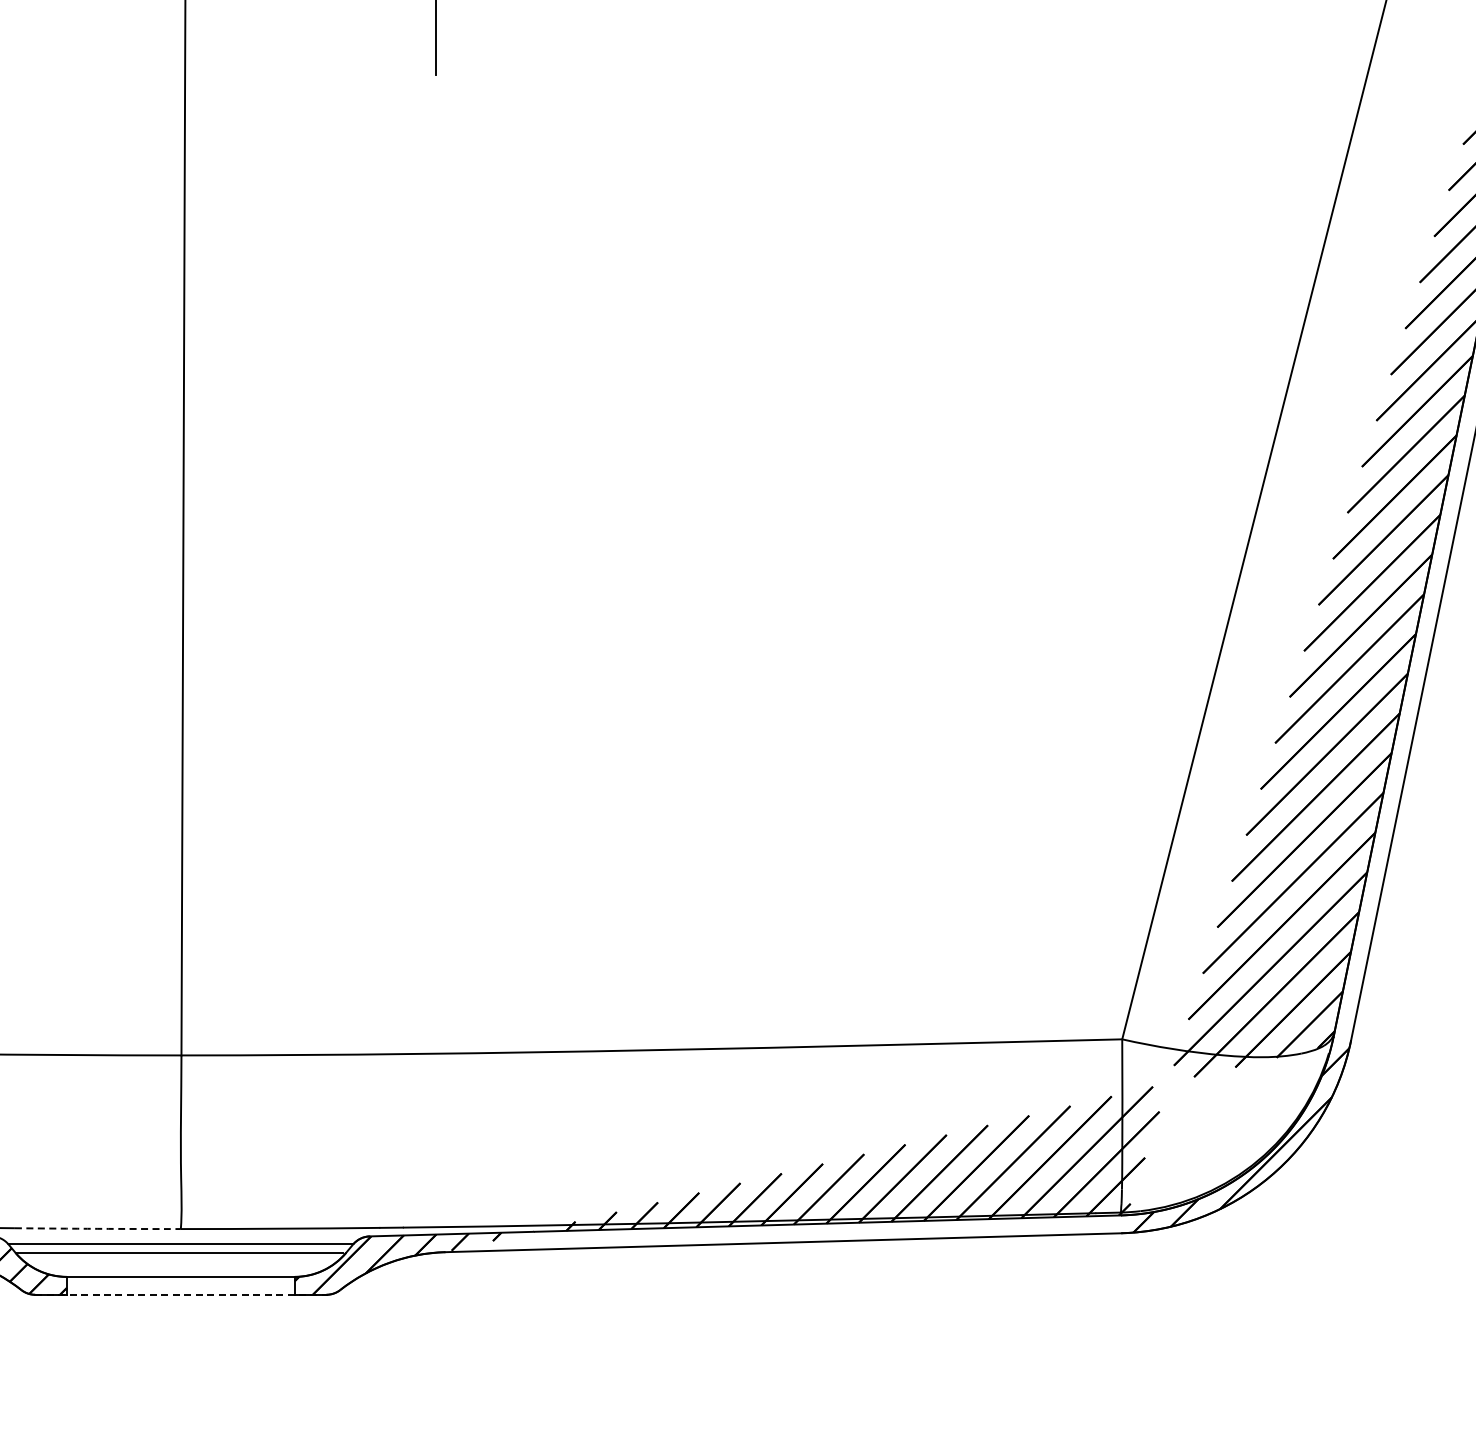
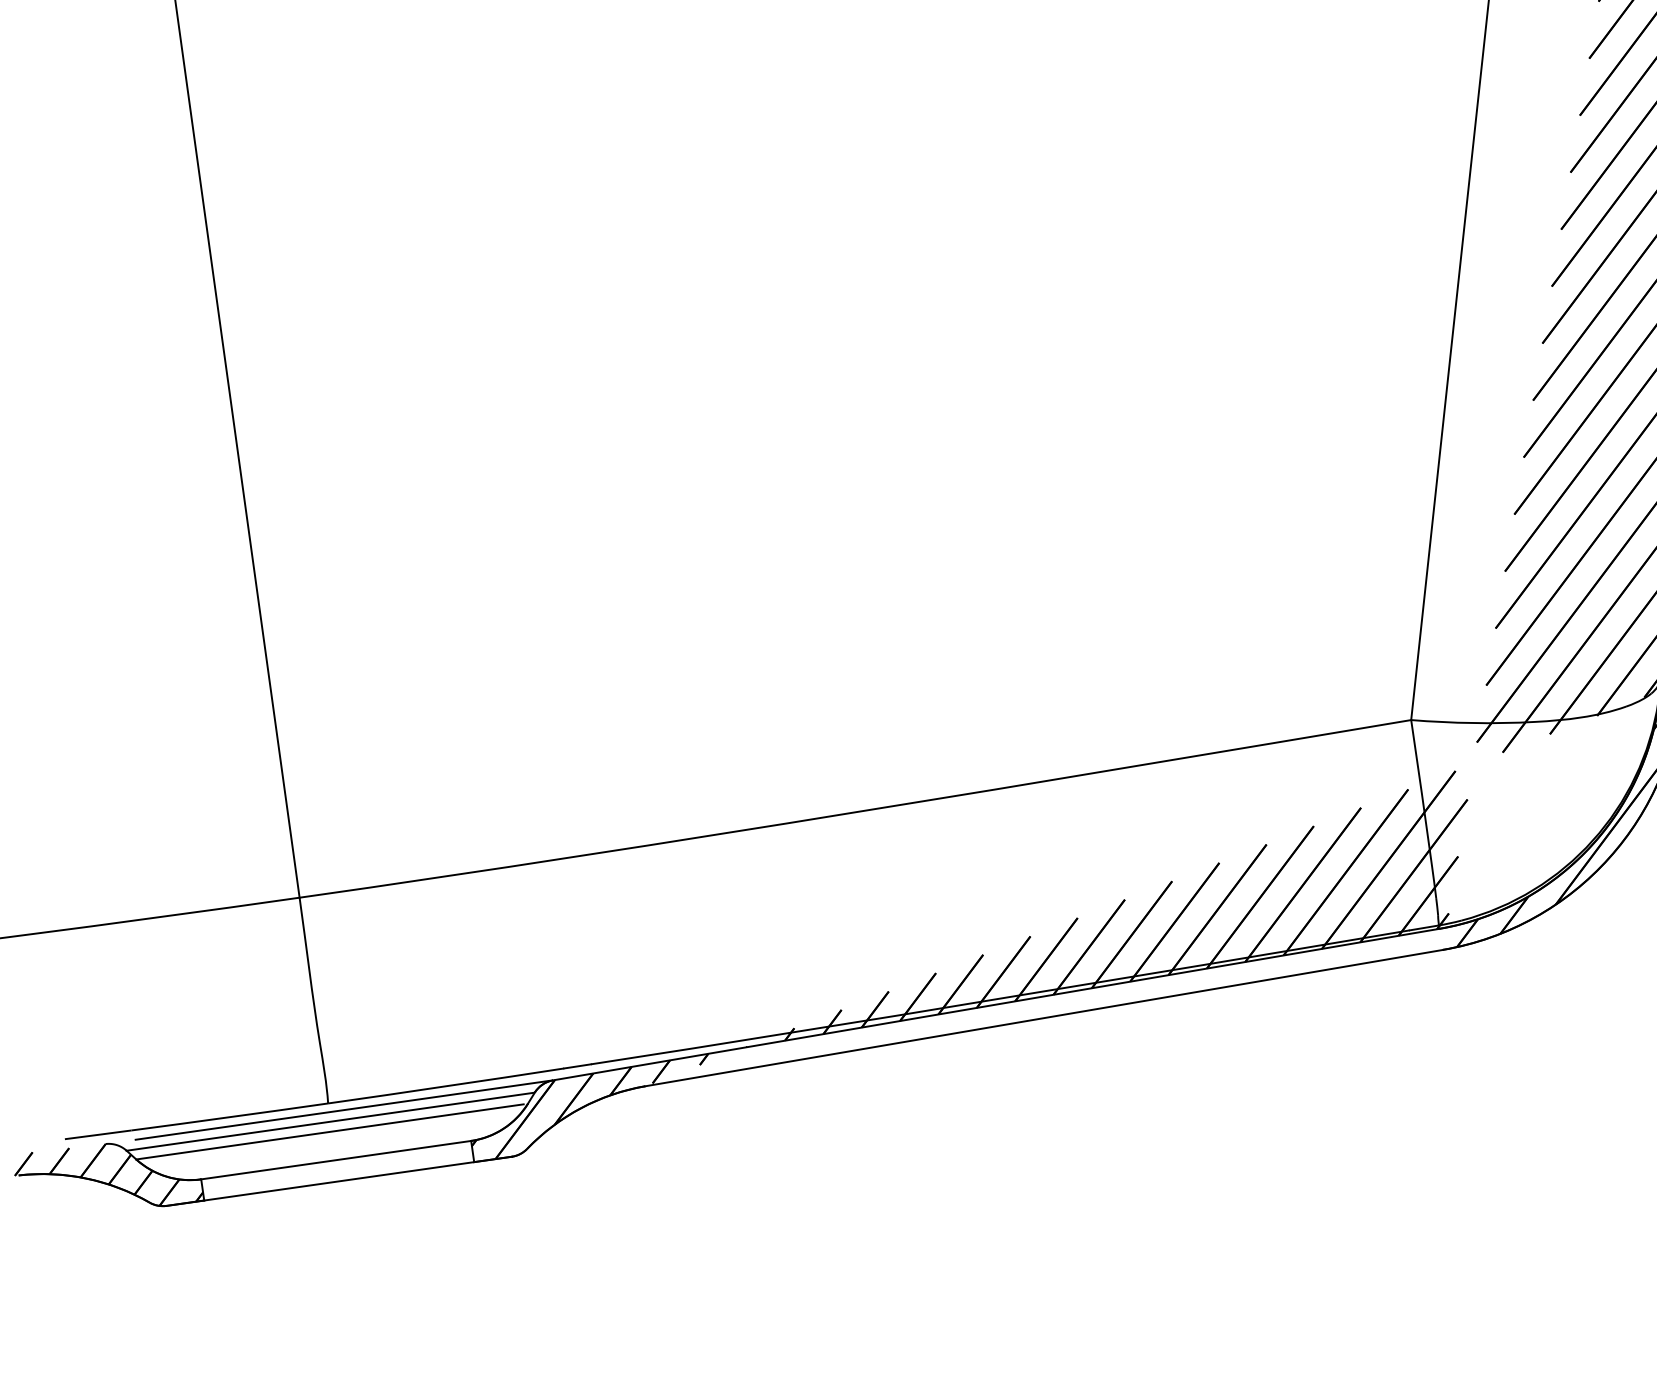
arc: (97, 1228) -> (229, 1116), dashed -> solid
line: (191, 1236) -> (342, 1110), added
line: (180, 1294) -> (338, 1181), dashed -> solid

